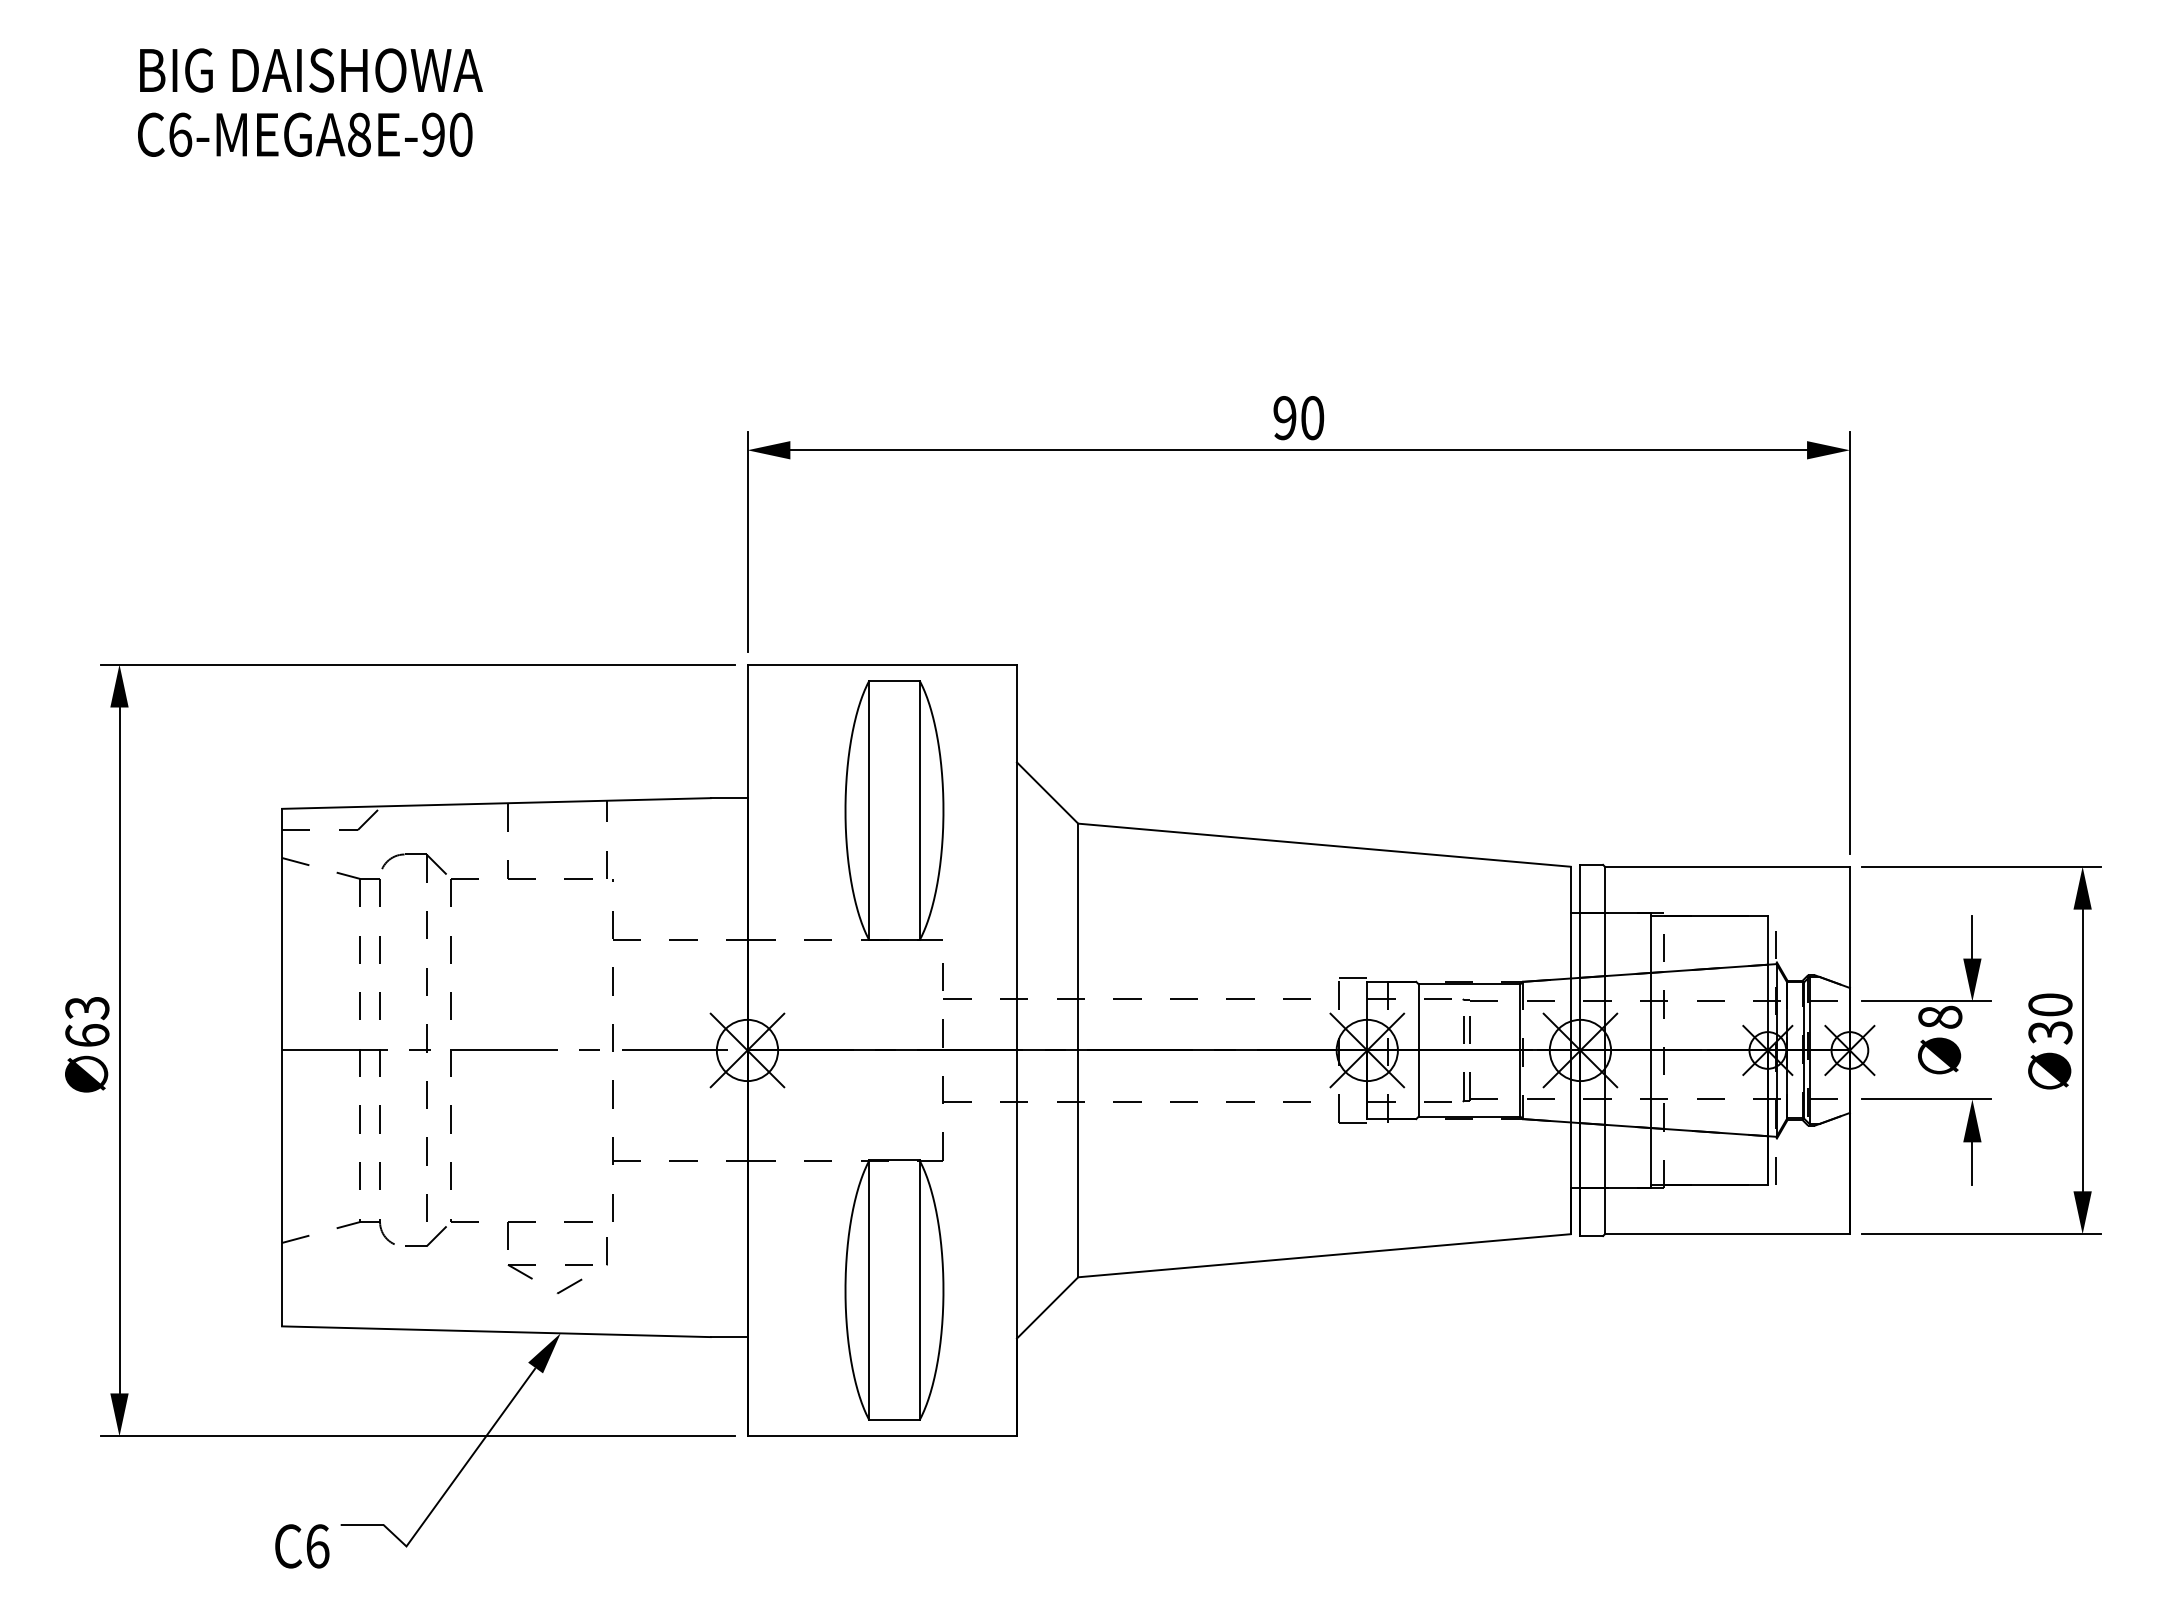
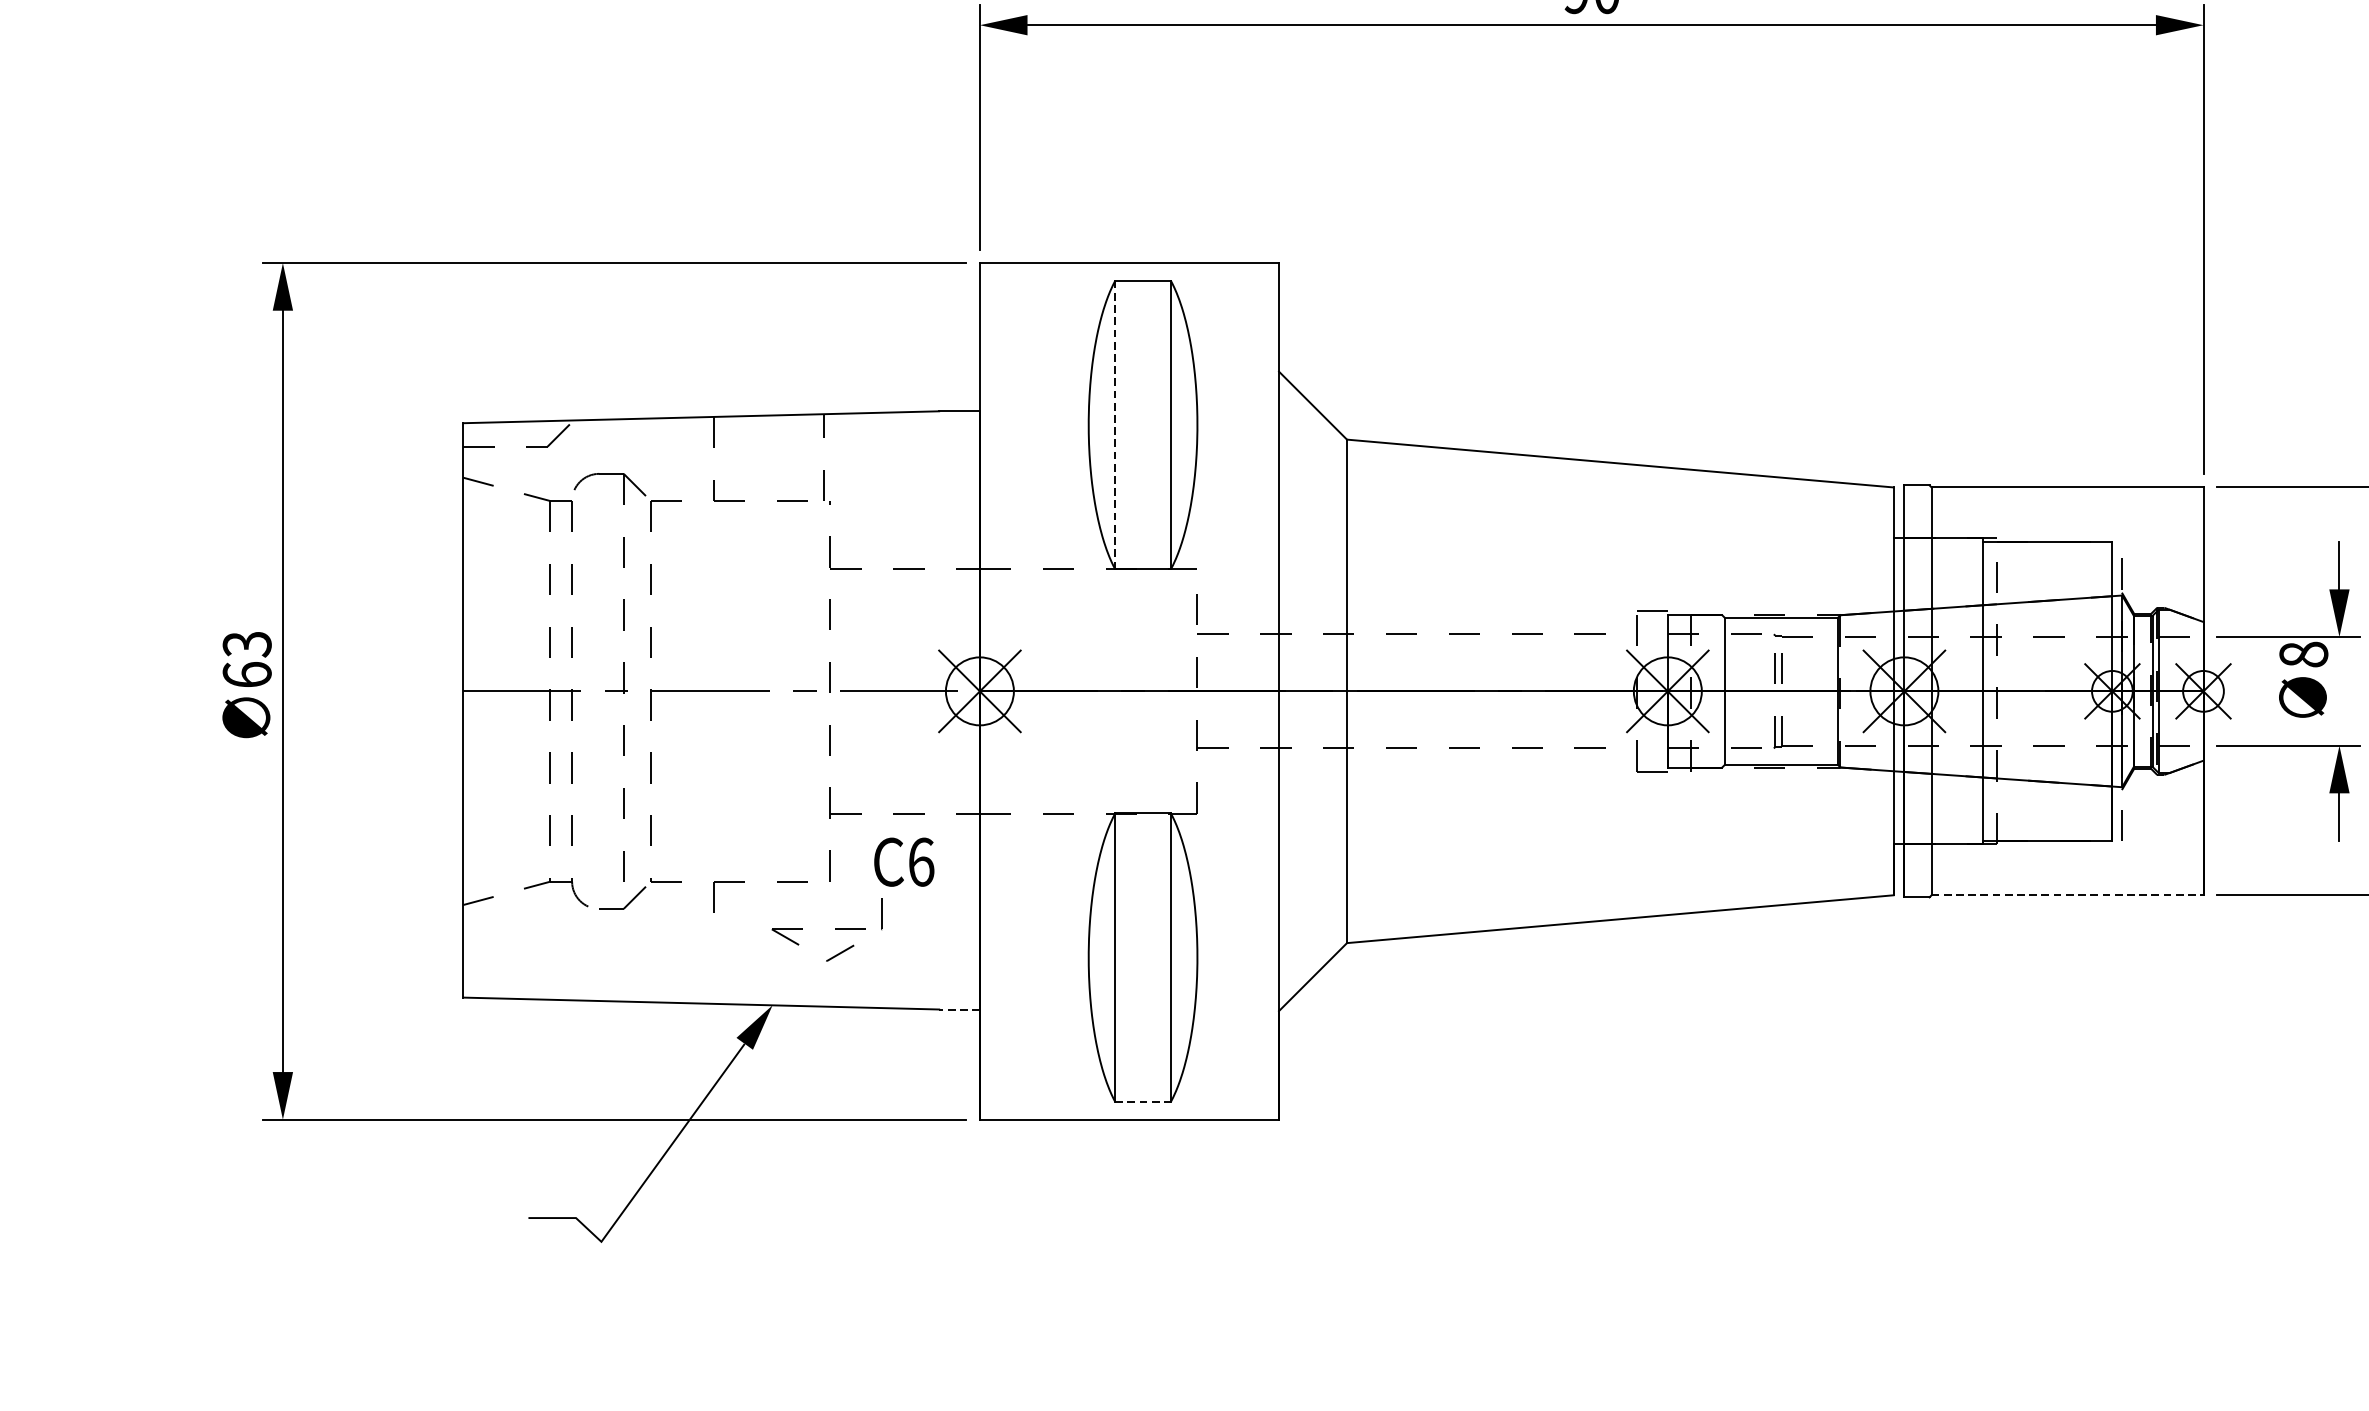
line: (869, 810) -> (1115, 425), solid -> dashed
line: (1727, 1234) -> (2067, 895), solid -> dashed
part: (565, 1265) -> (835, 930), moved
line: (728, 1337) -> (958, 1009), solid -> dashed
line: (894, 1420) -> (1143, 1102), solid -> dashed
text: (302, 1546) -> (904, 862), moved

